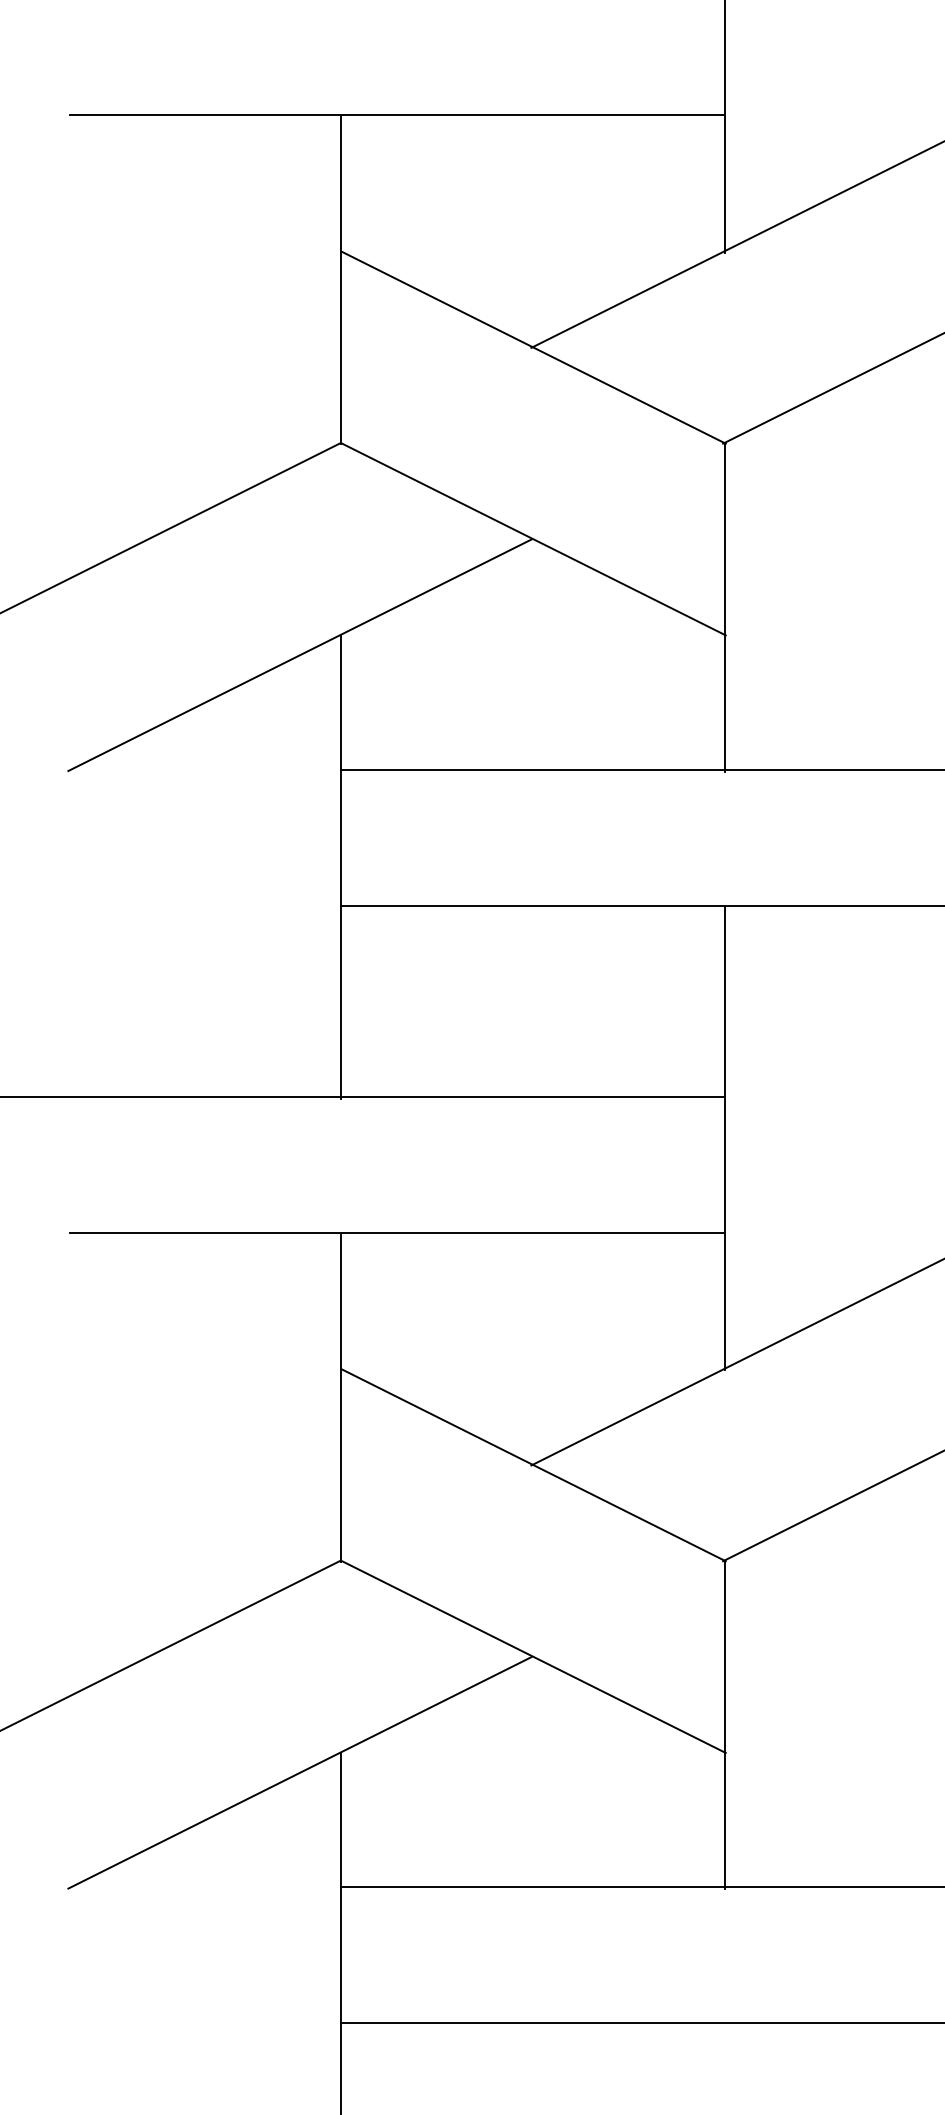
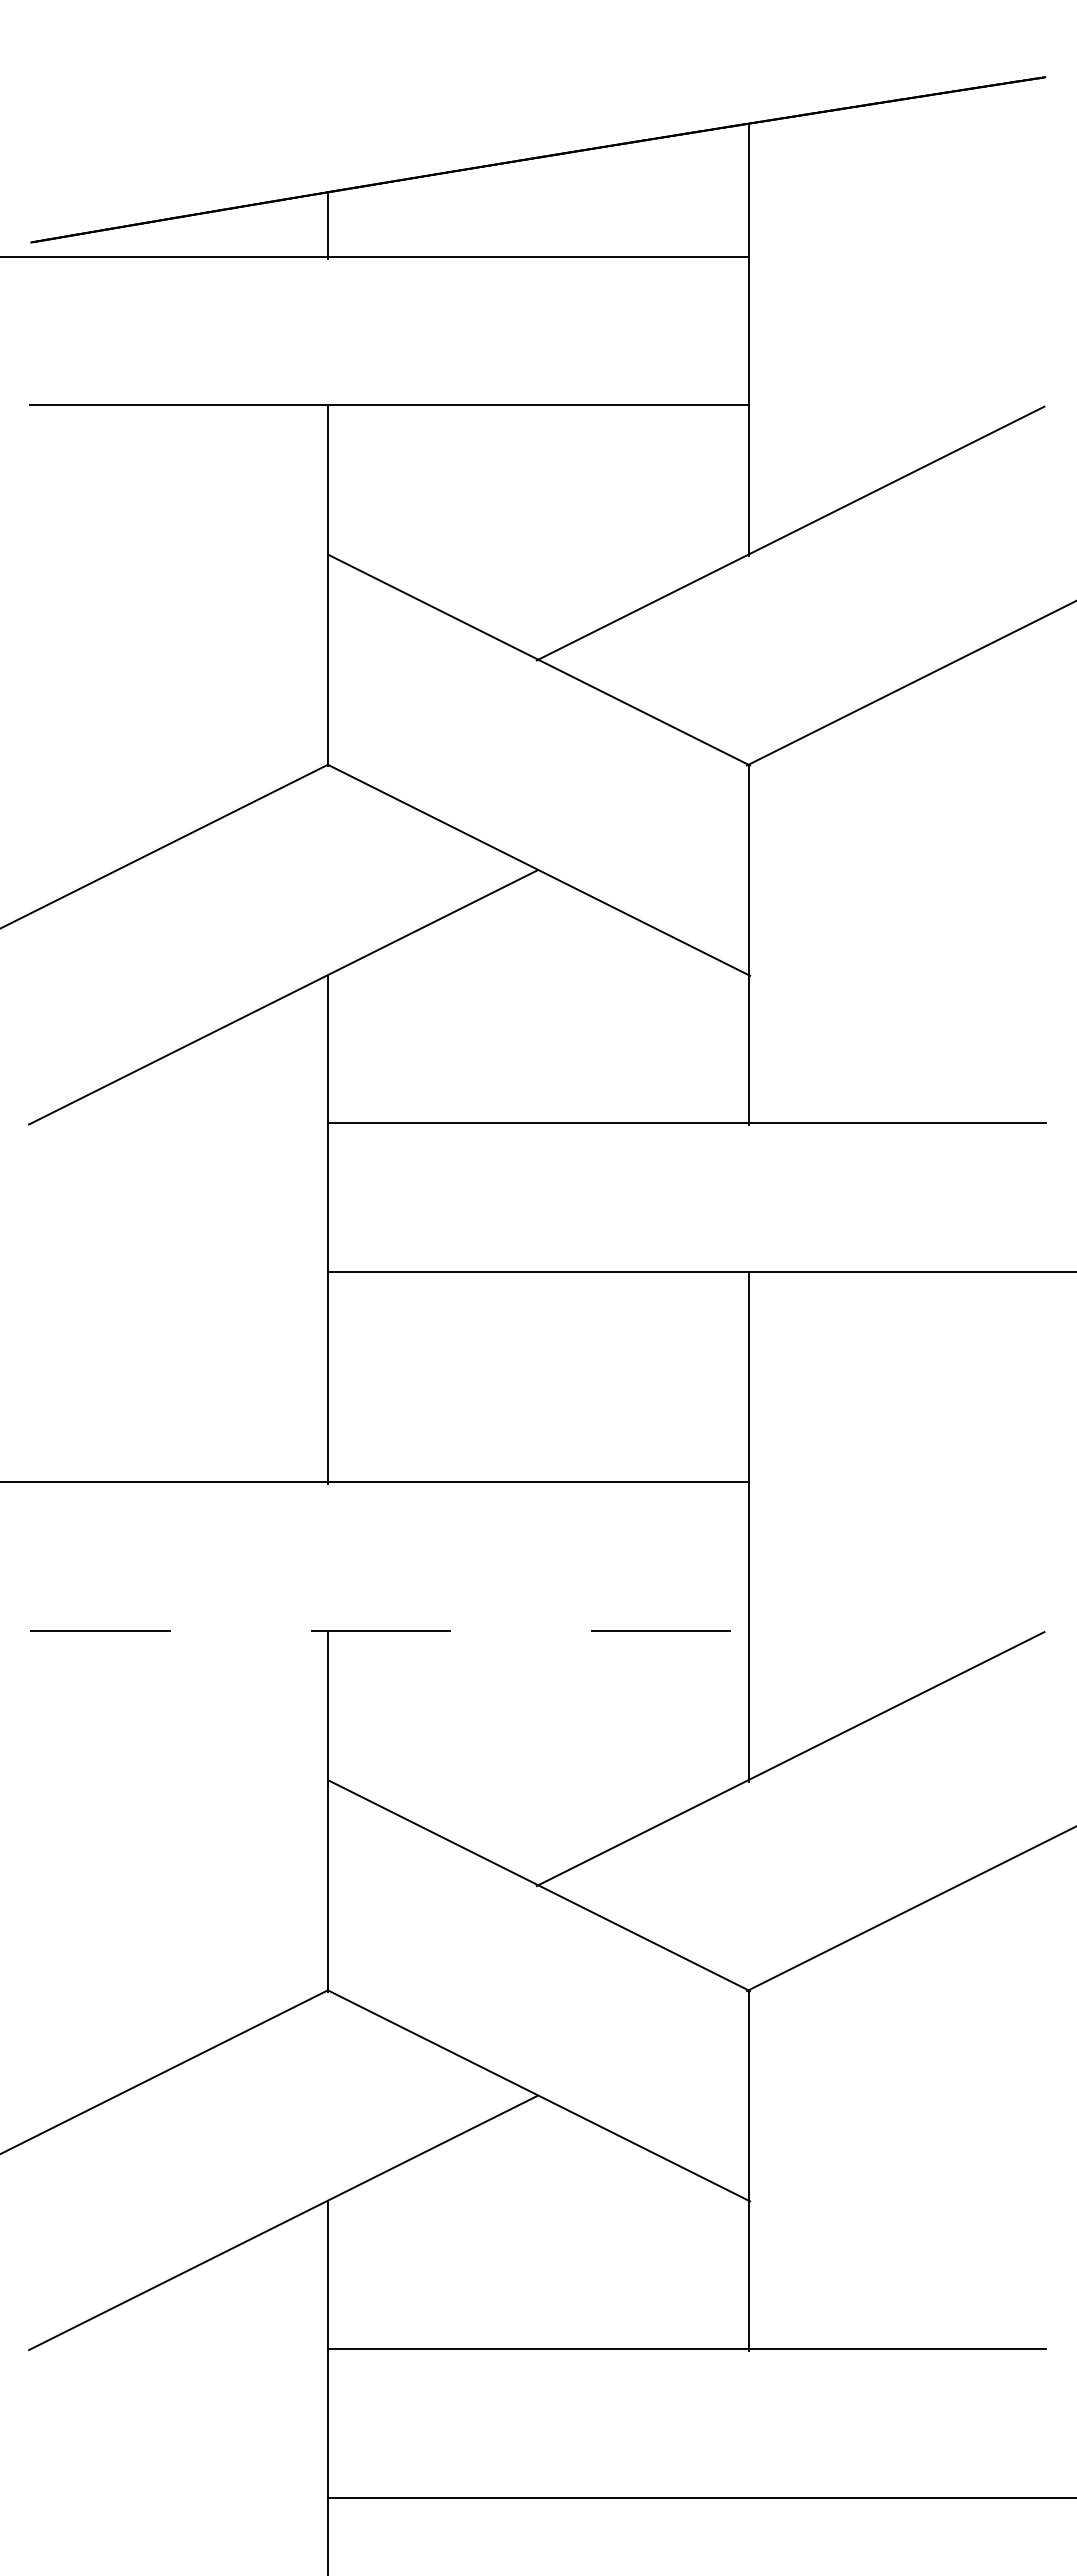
line: (397, 1232) -> (389, 1630), solid -> dashed

